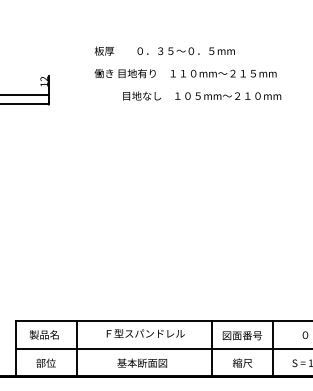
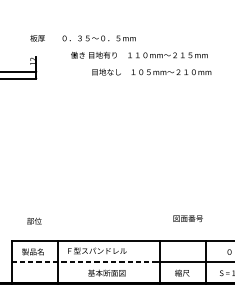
text: (164, 50) -> (82, 37), moved
text: (145, 333) -> (97, 250), moved
text: (242, 335) -> (188, 218), moved
line: (114, 348) -> (85, 262), solid -> dashed
text: (45, 362) -> (33, 220), moved

